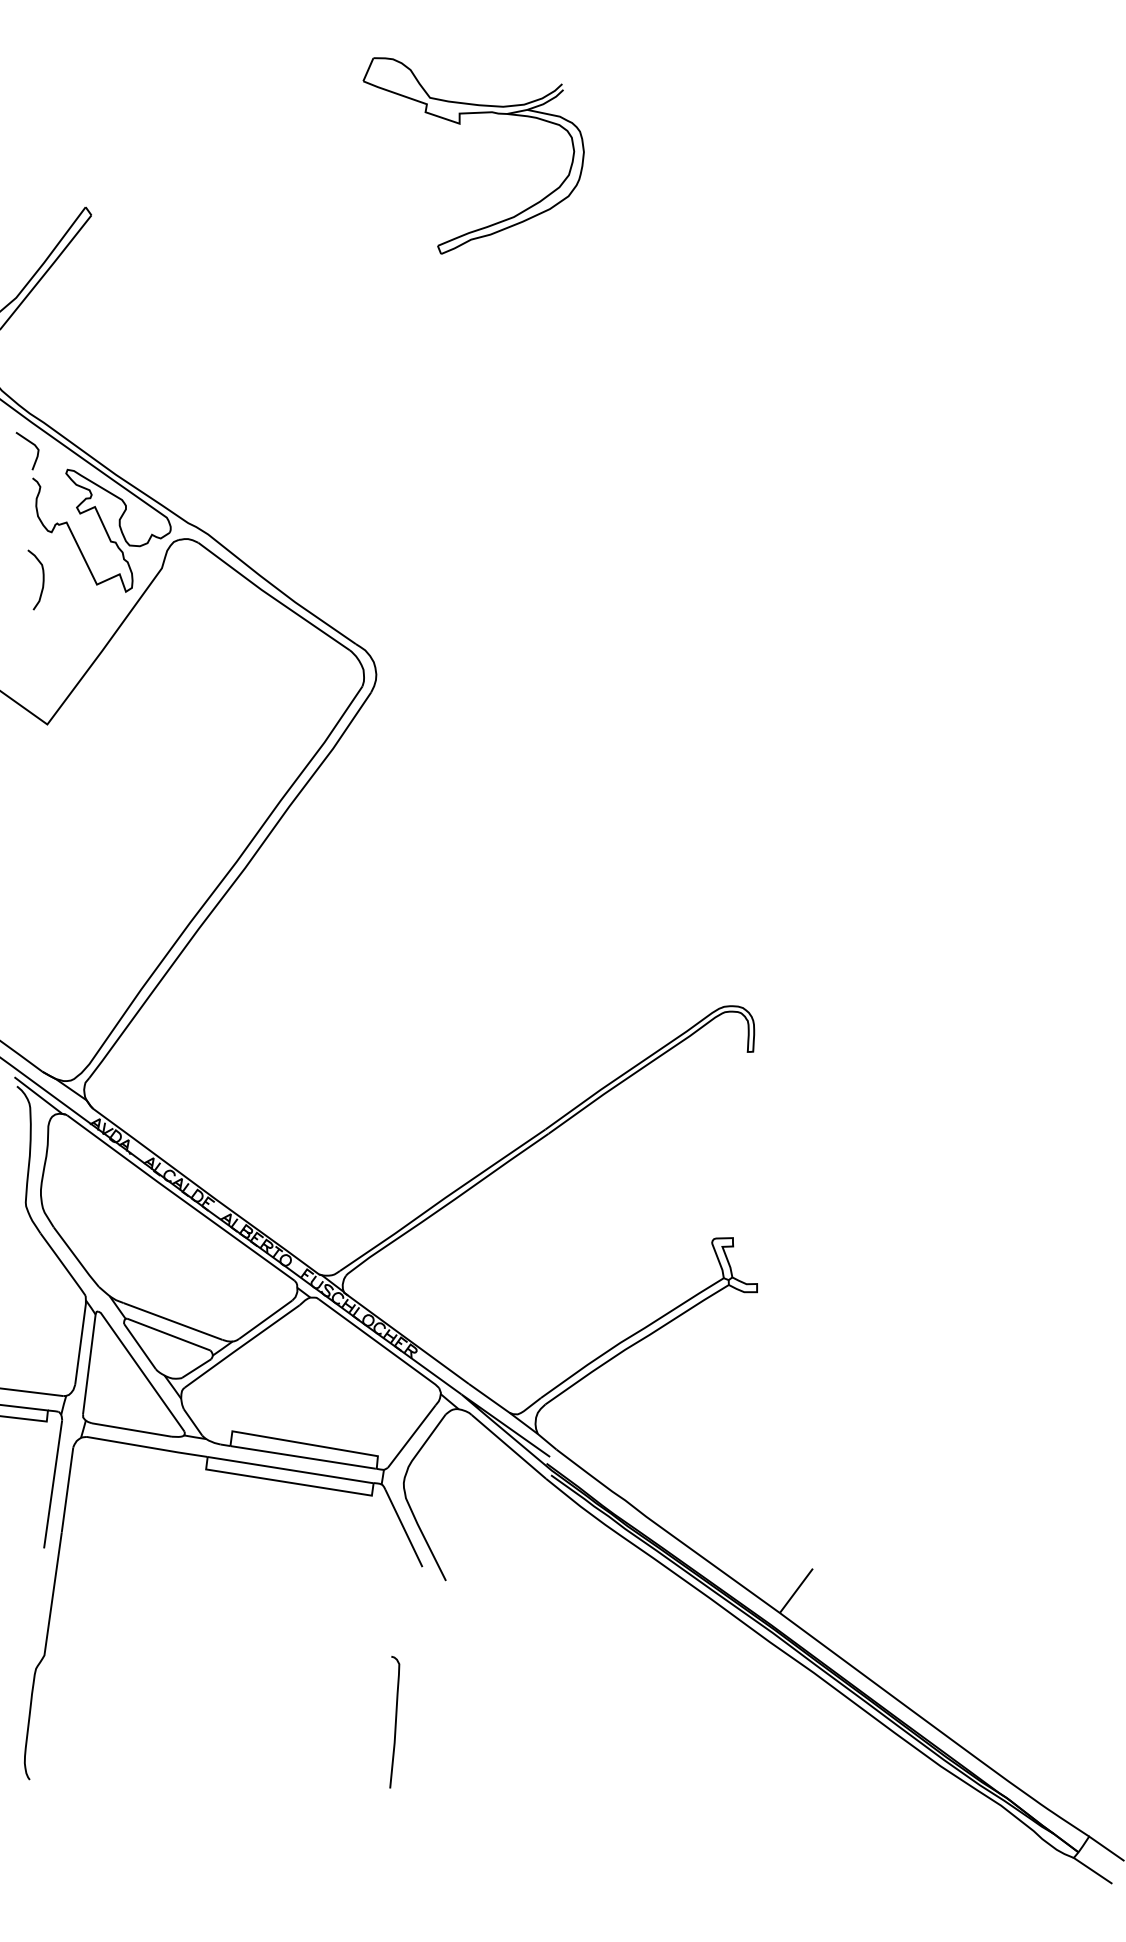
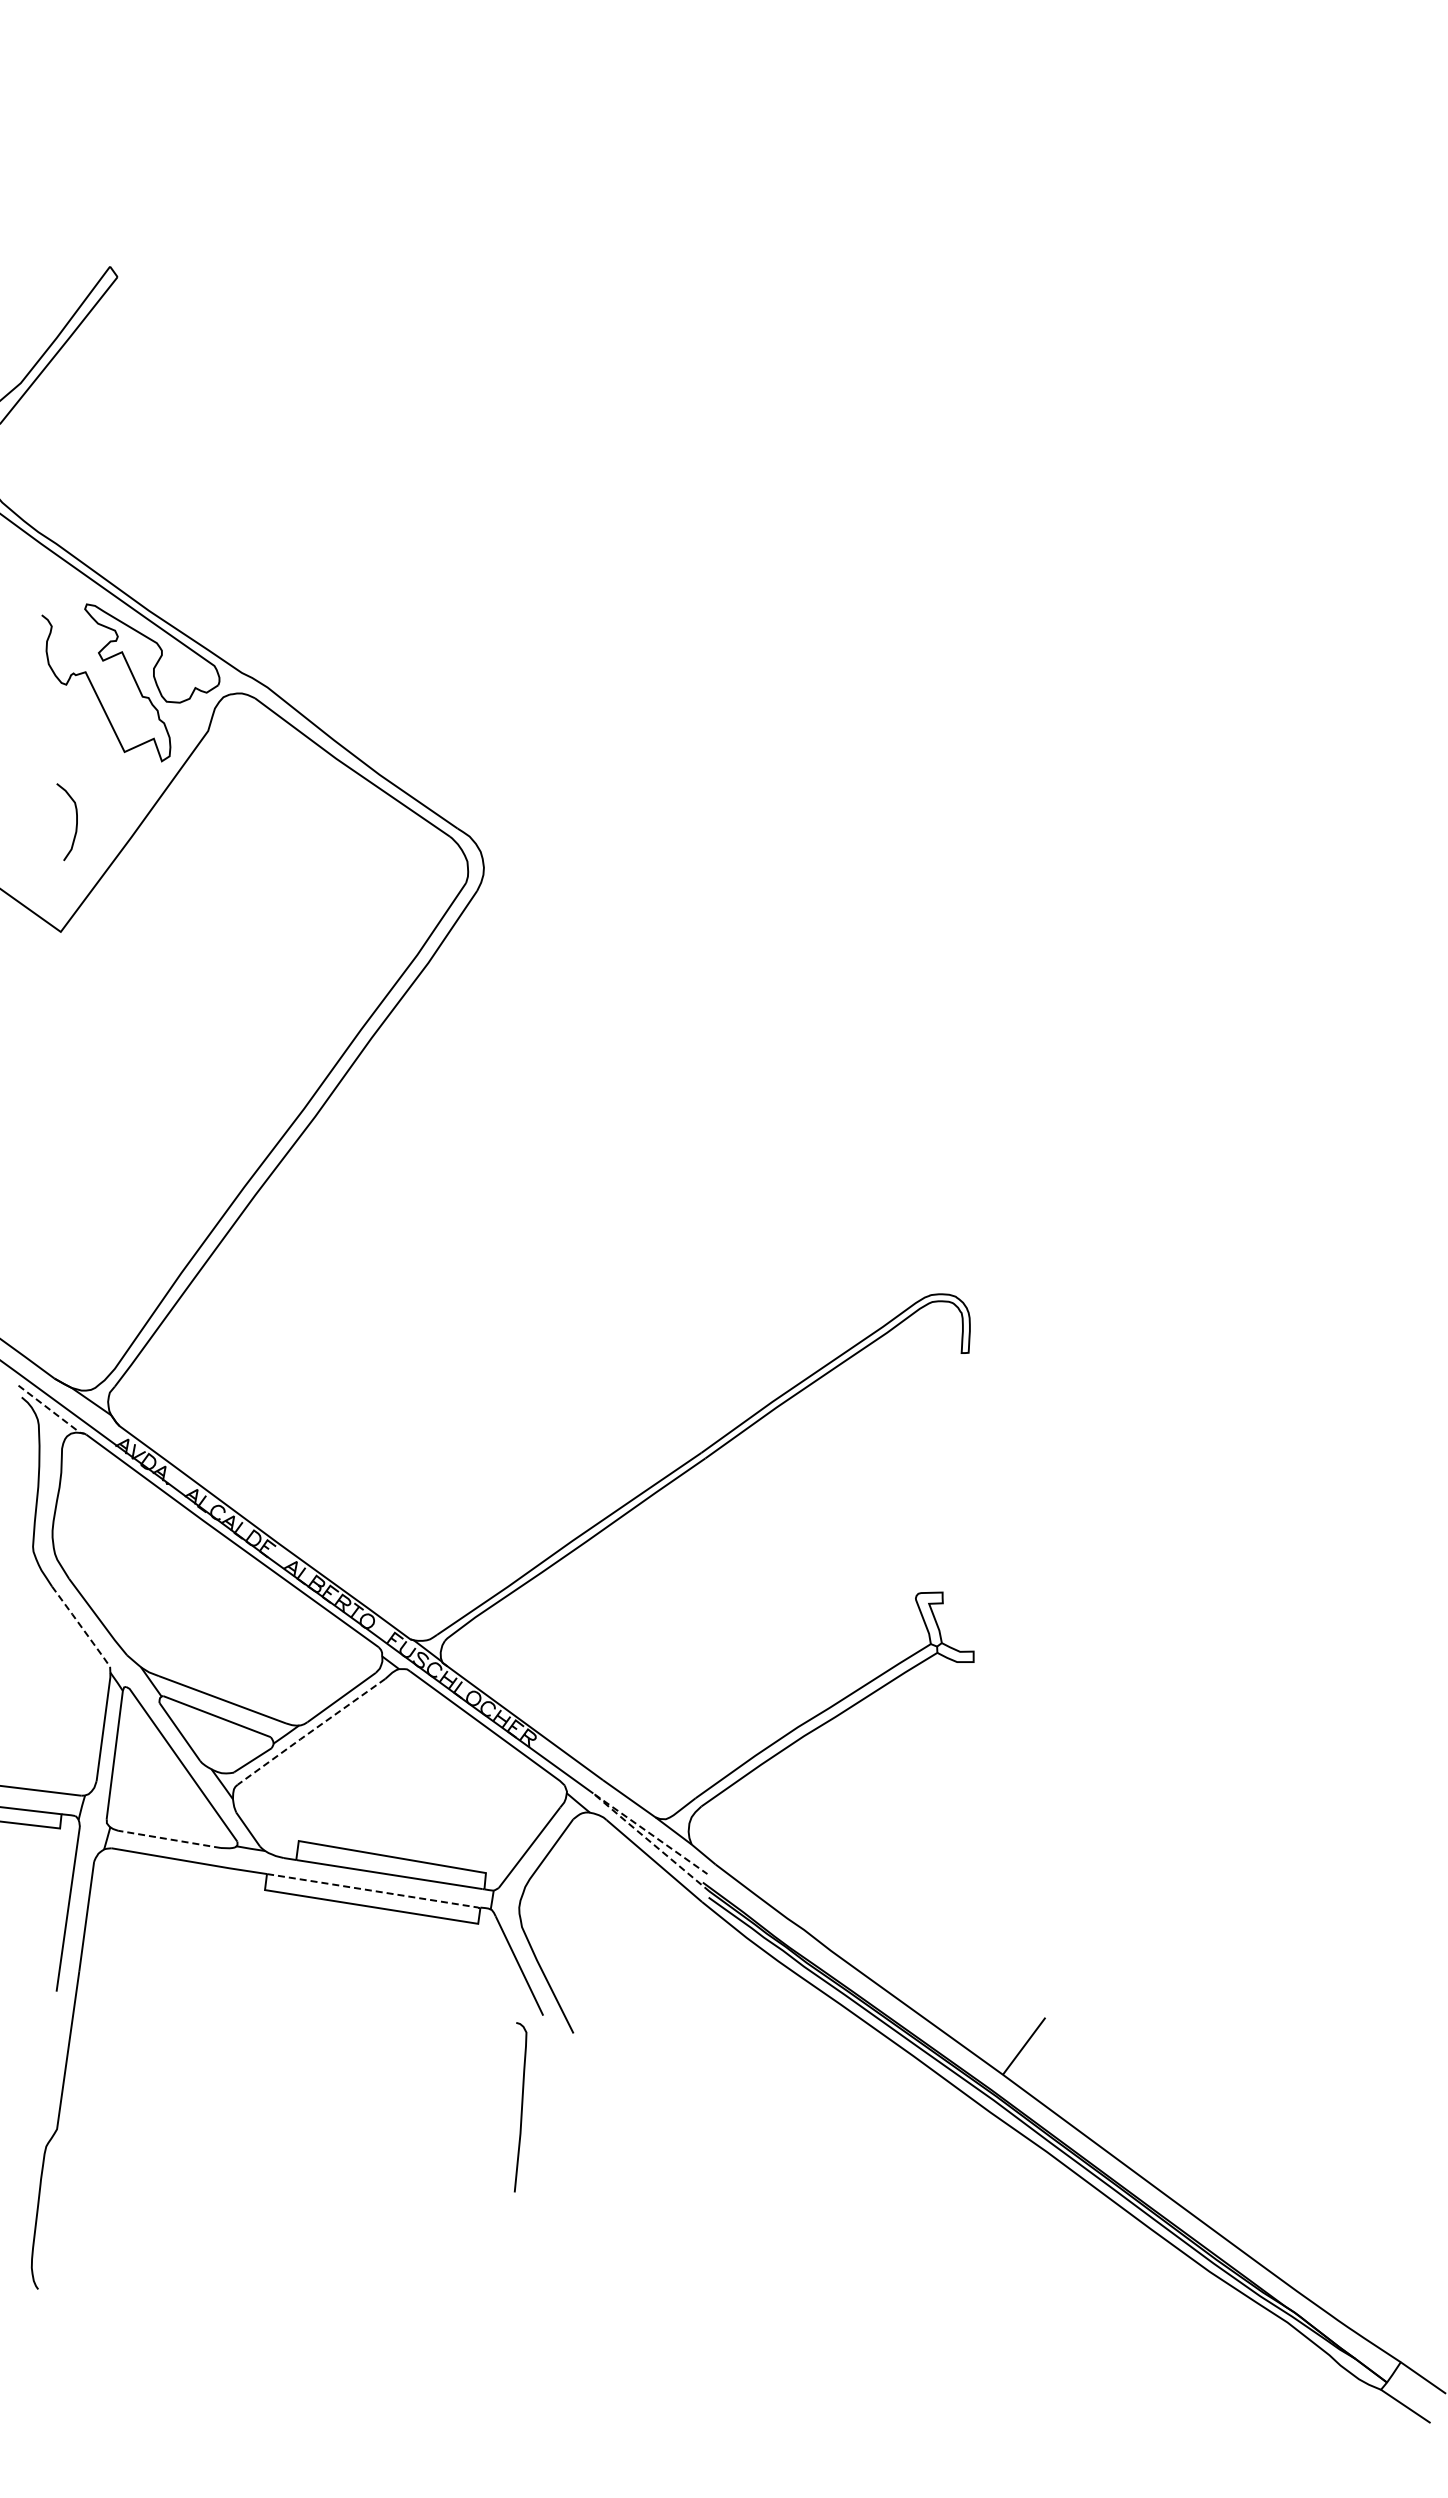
part: (459, 124) -> (591, 160), removed
line: (30, 443) -> (39, 570), removed
curve: (42, 583) -> (75, 826), moved
line: (40, 1097) -> (51, 1411), solid -> dashed
line: (63, 1264) -> (81, 1626), solid -> dashed
line: (241, 1346) -> (310, 1731), solid -> dashed
line: (465, 1397) -> (598, 1797), solid -> dashed
line: (131, 1430) -> (169, 1839), solid -> dashed
line: (291, 1470) -> (374, 1891), solid -> dashed
curve: (395, 1722) -> (521, 2107), moved

